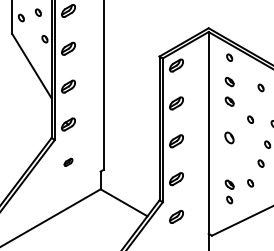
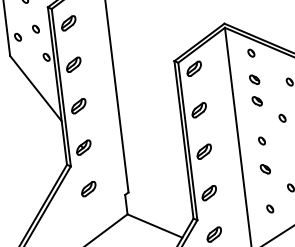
part: (229, 137) -> (261, 140), size x0.62
part: (68, 162) -> (88, 189), size x1.67
part: (229, 184) -> (265, 169), moved

